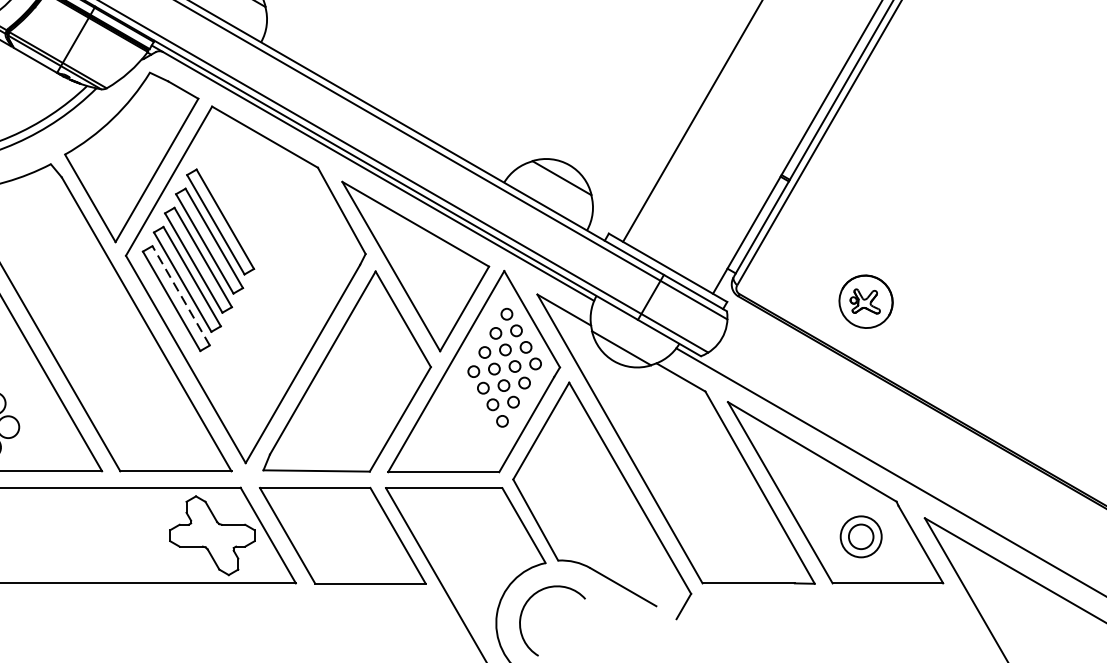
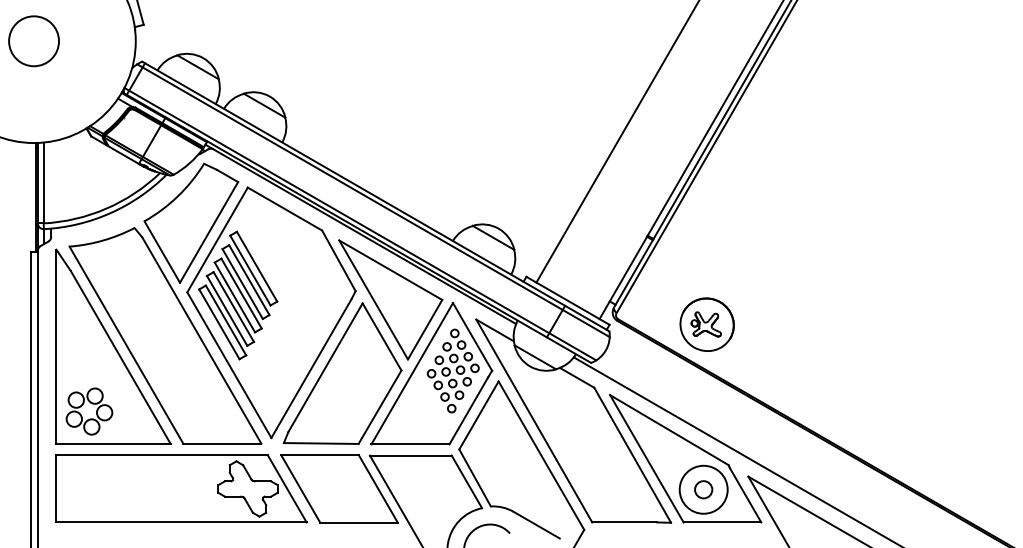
line: (180, 295) -> (225, 320), dashed -> solid
part: (865, 301) -> (706, 324), size x1.43
circle: (860, 536) -> (703, 489), size x1.67

